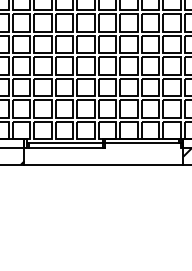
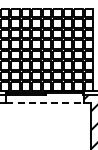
line: (104, 164) -> (45, 103), solid -> dashed

